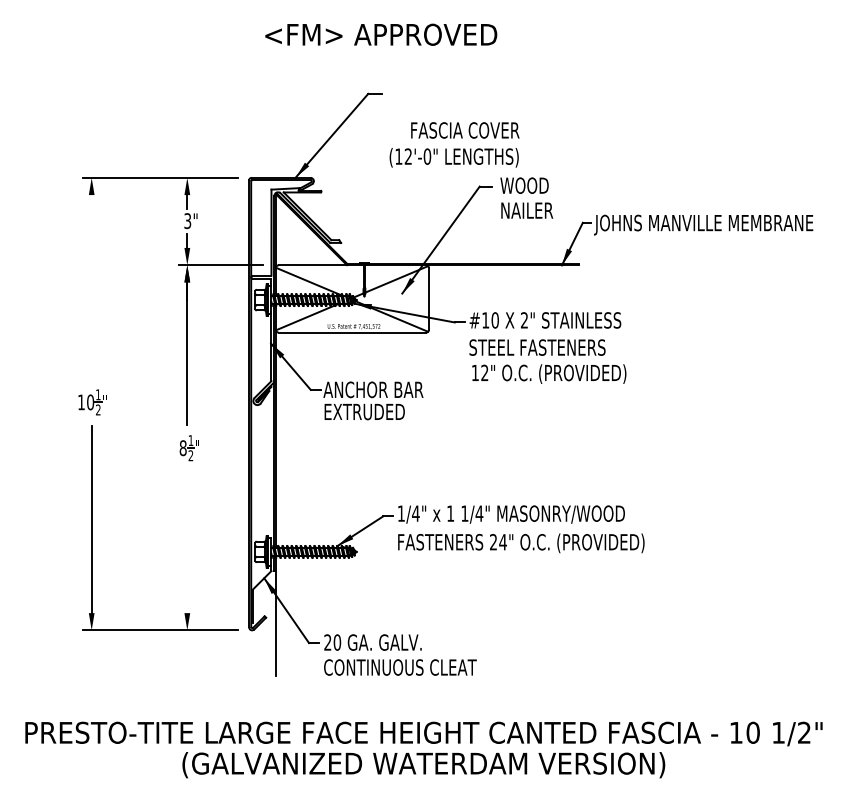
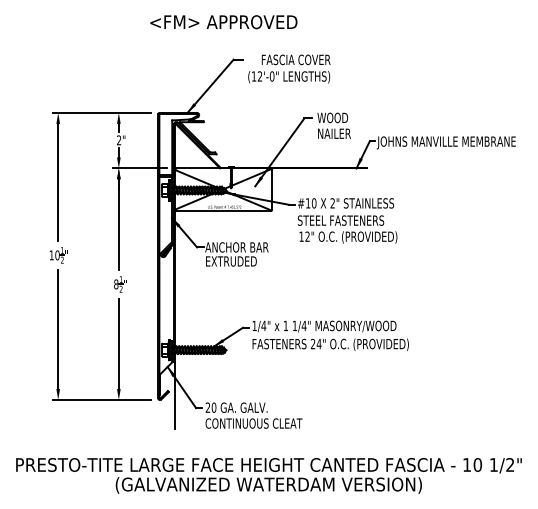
text: (380, 35) -> (223, 22), moved
text: (454, 144) -> (289, 68), moved
text: (188, 221) -> (119, 140), 3" -> 2"
line: (92, 285) -> (58, 181), added
line: (186, 542) -> (118, 344), added

